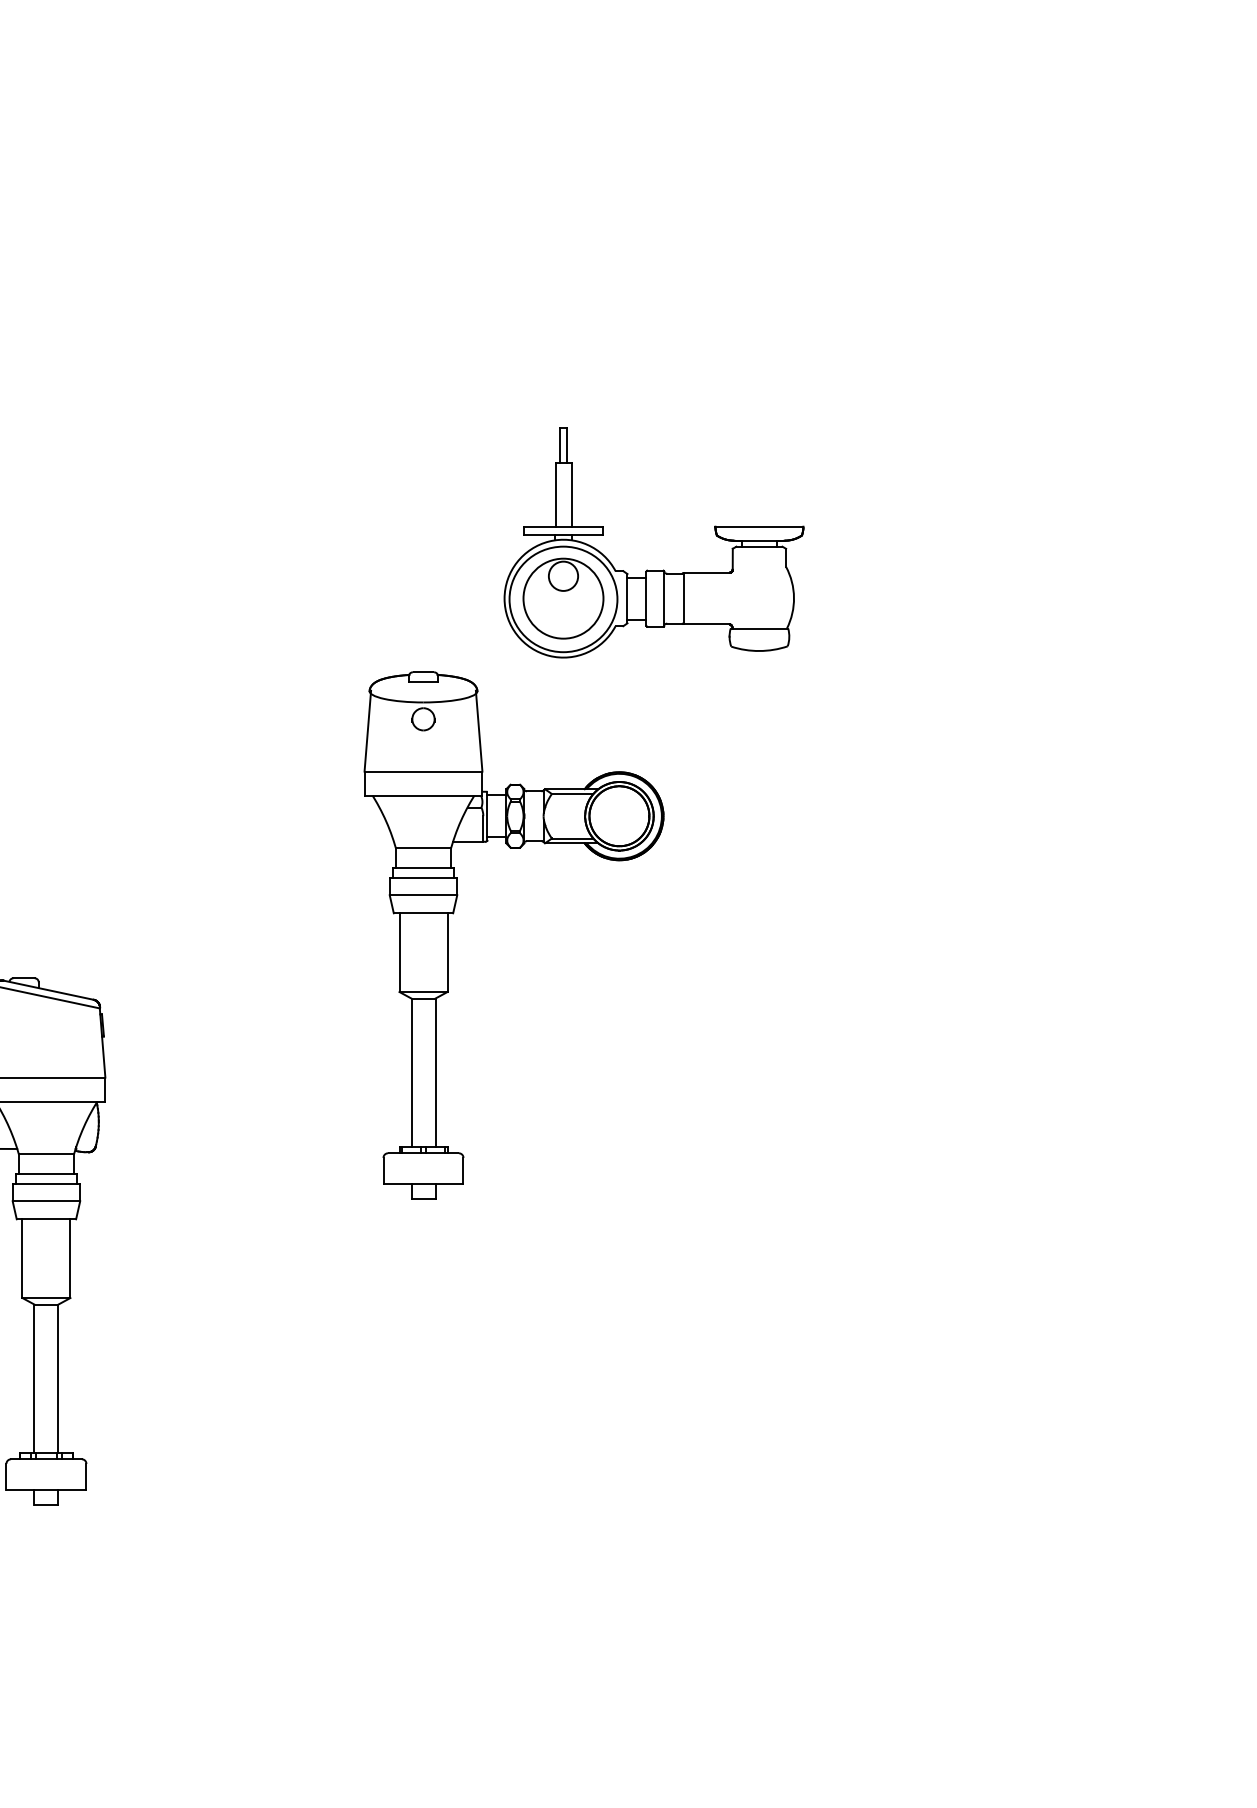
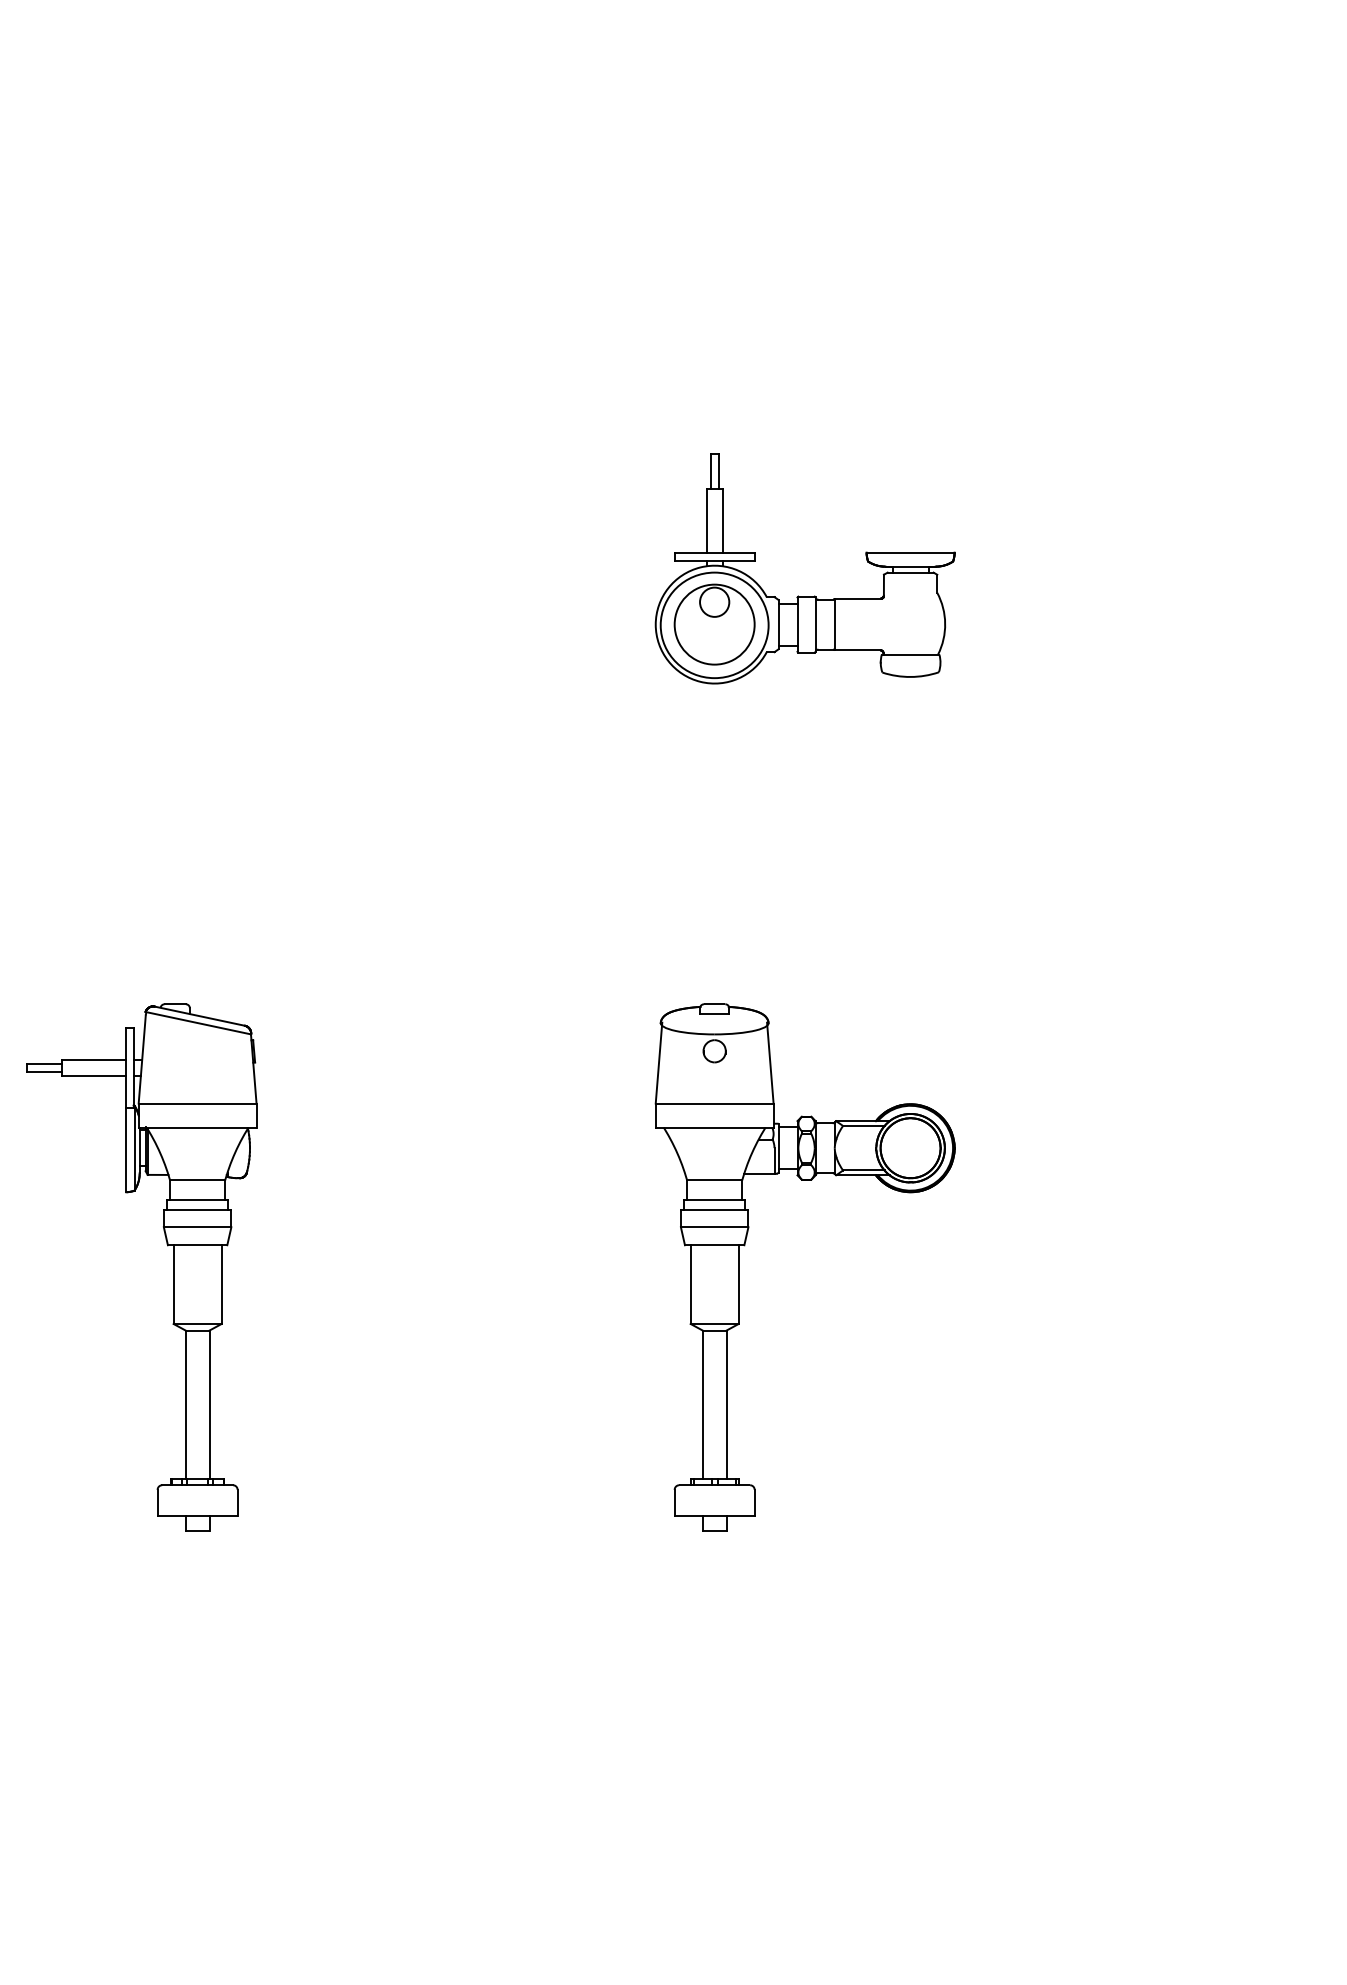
part: (454, 913) -> (745, 1245), moved

